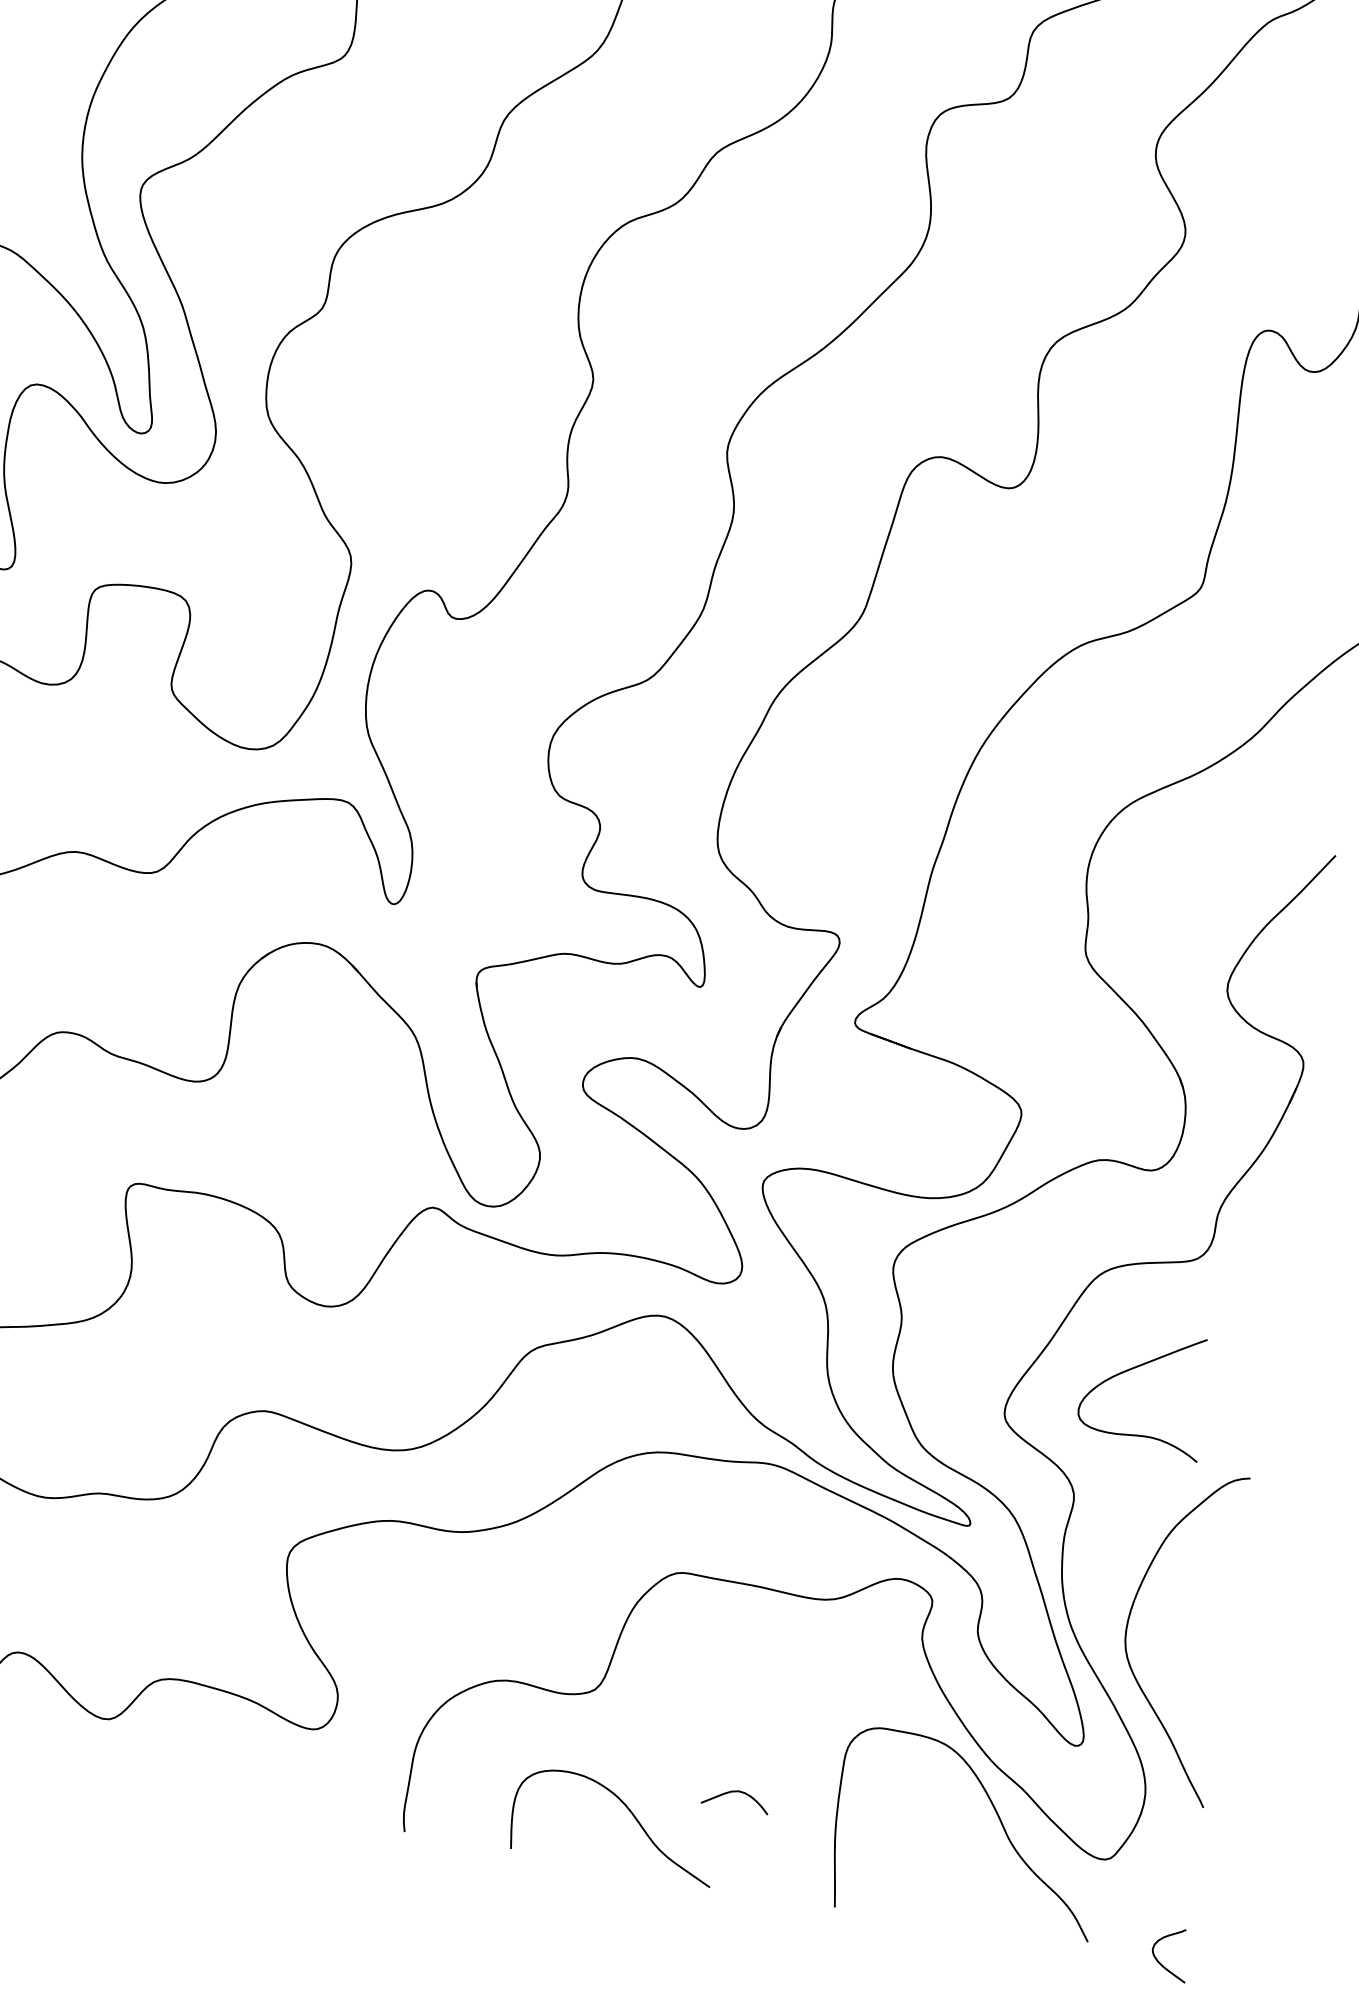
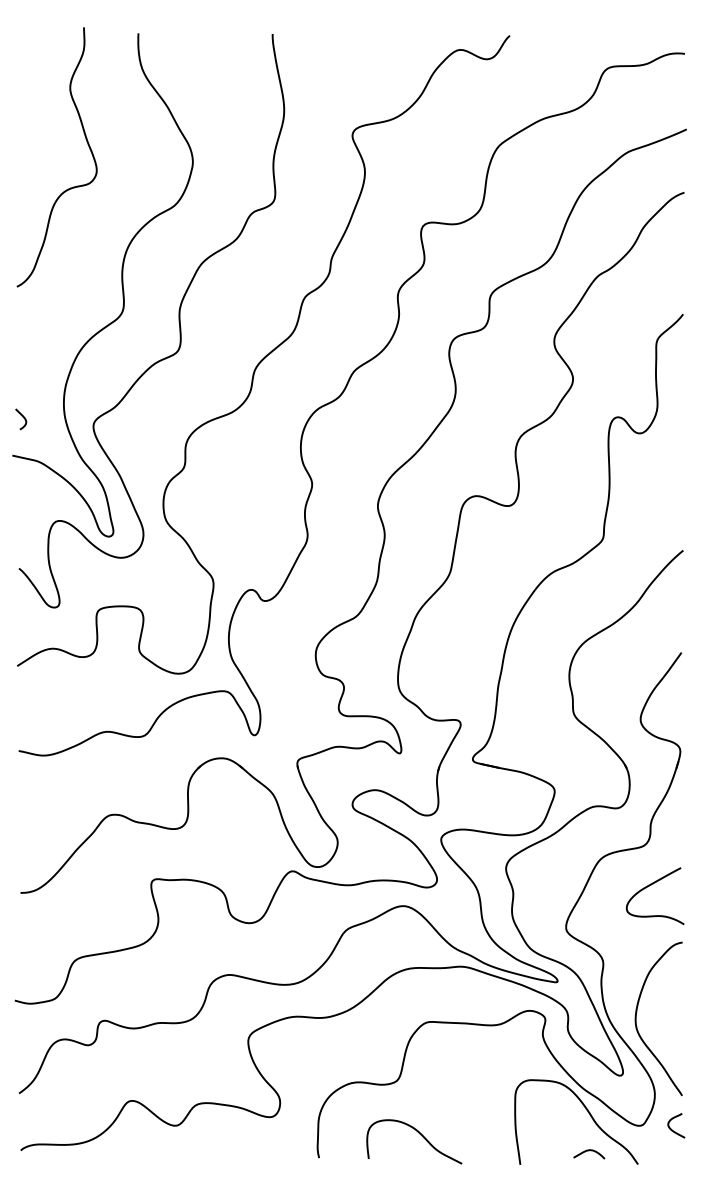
curve: (1134, 1370) -> (649, 886), moved
curve: (737, 1794) -> (589, 1151), moved
curve: (1160, 1961) -> (672, 1129), moved

